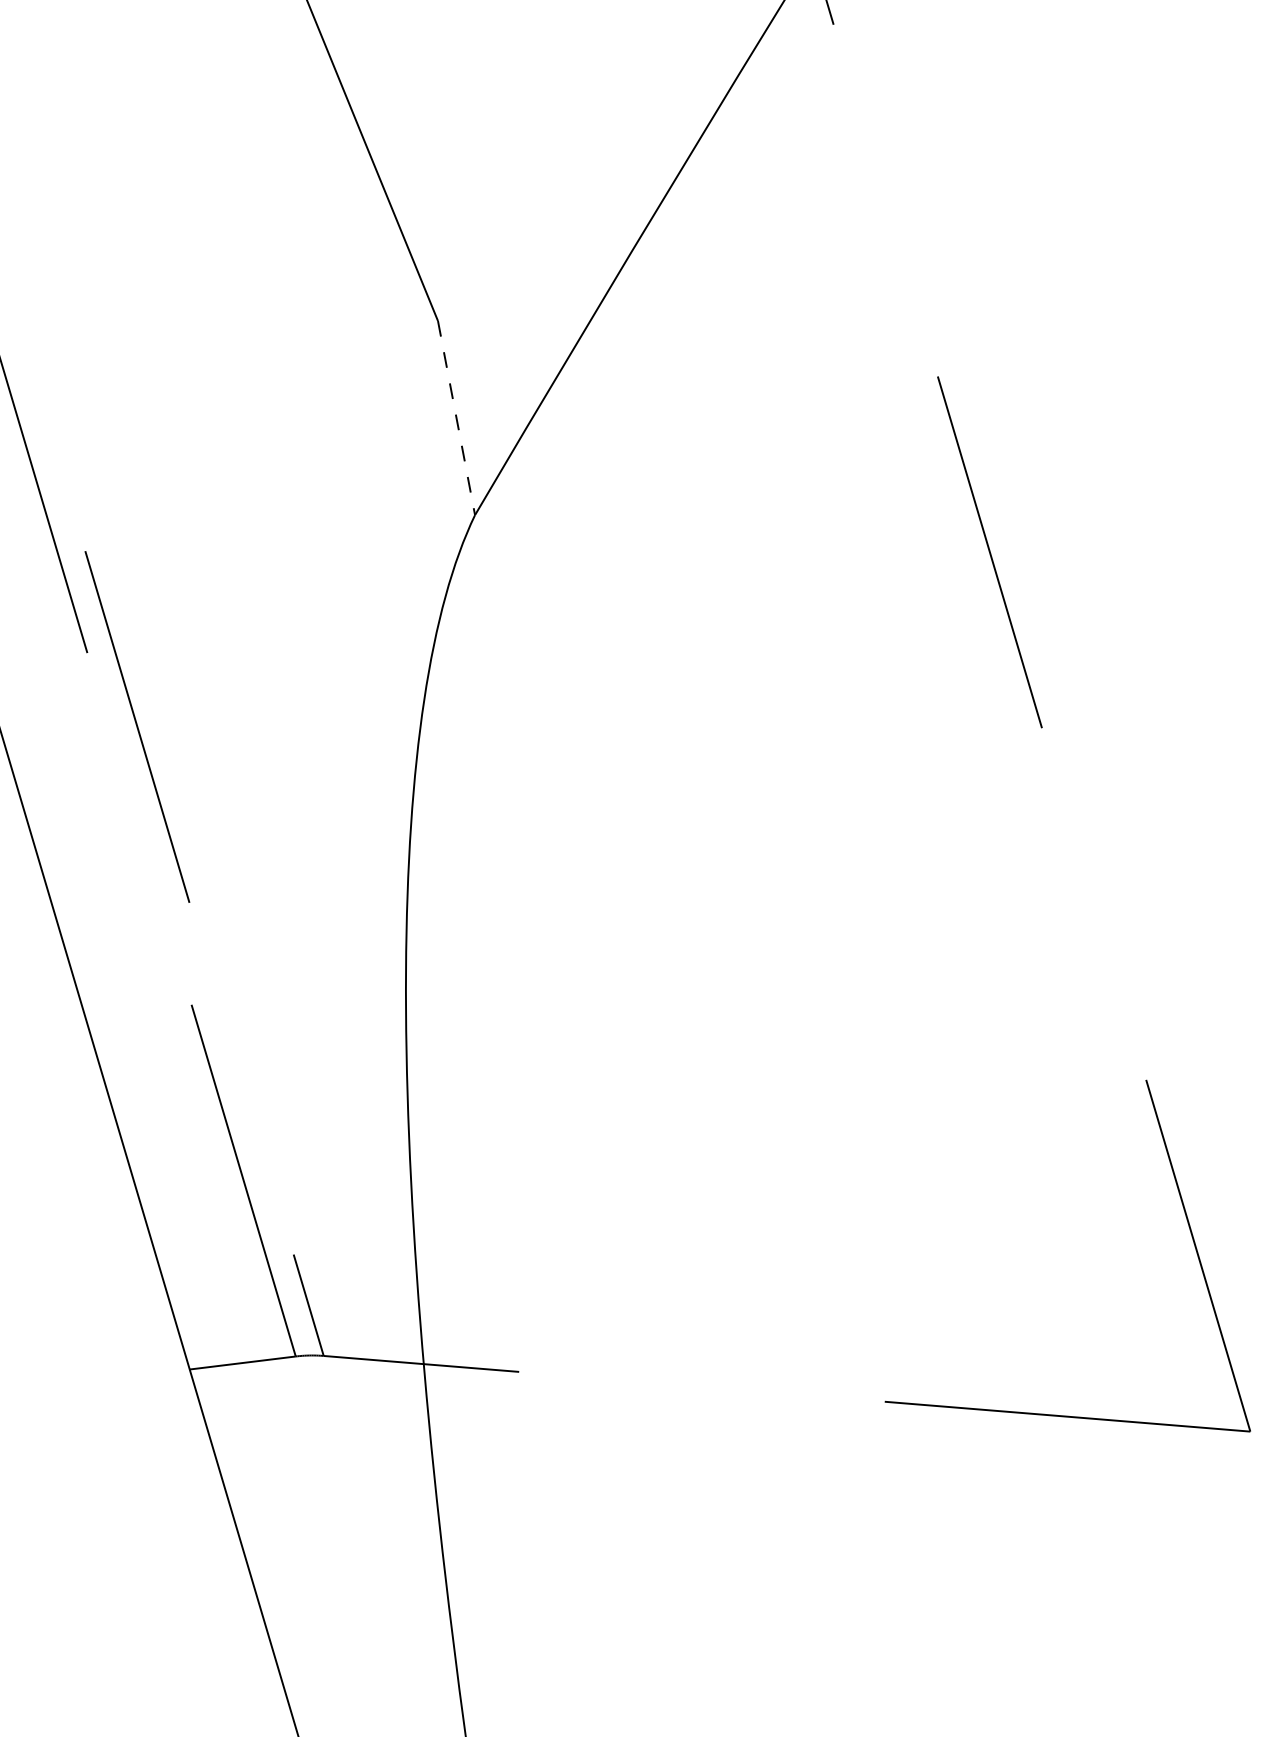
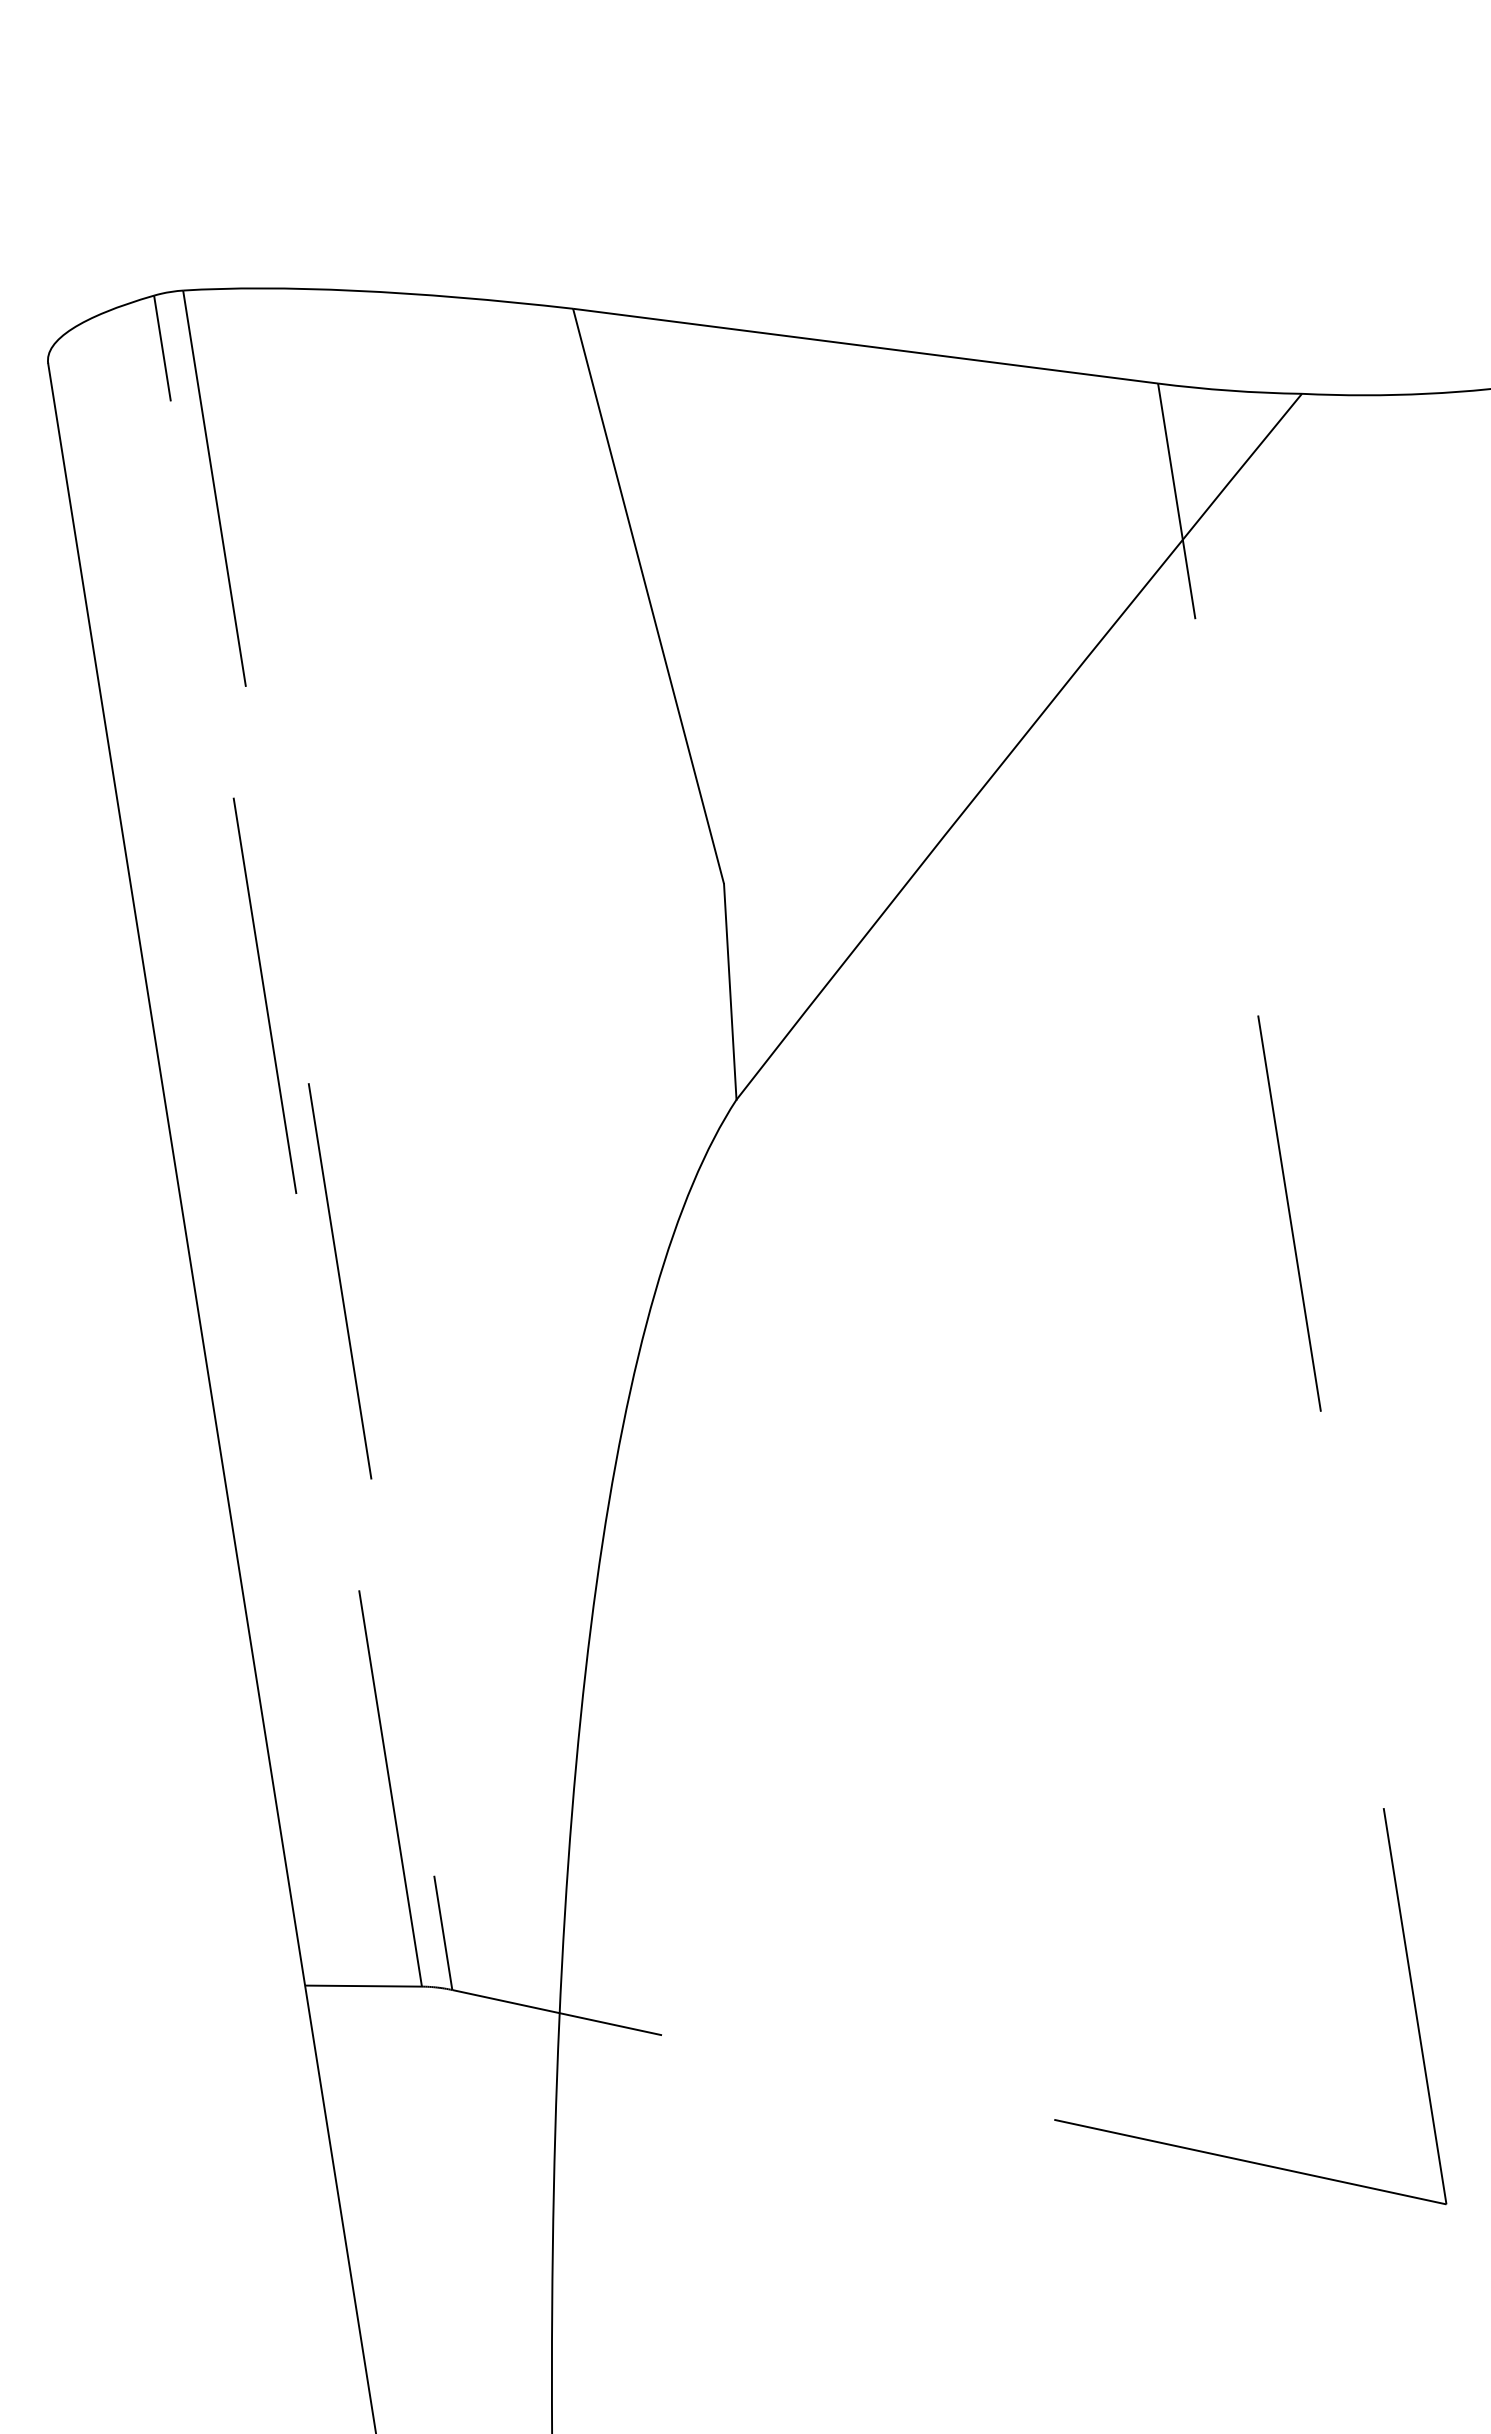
line: (456, 418) -> (730, 992), dashed -> solid

